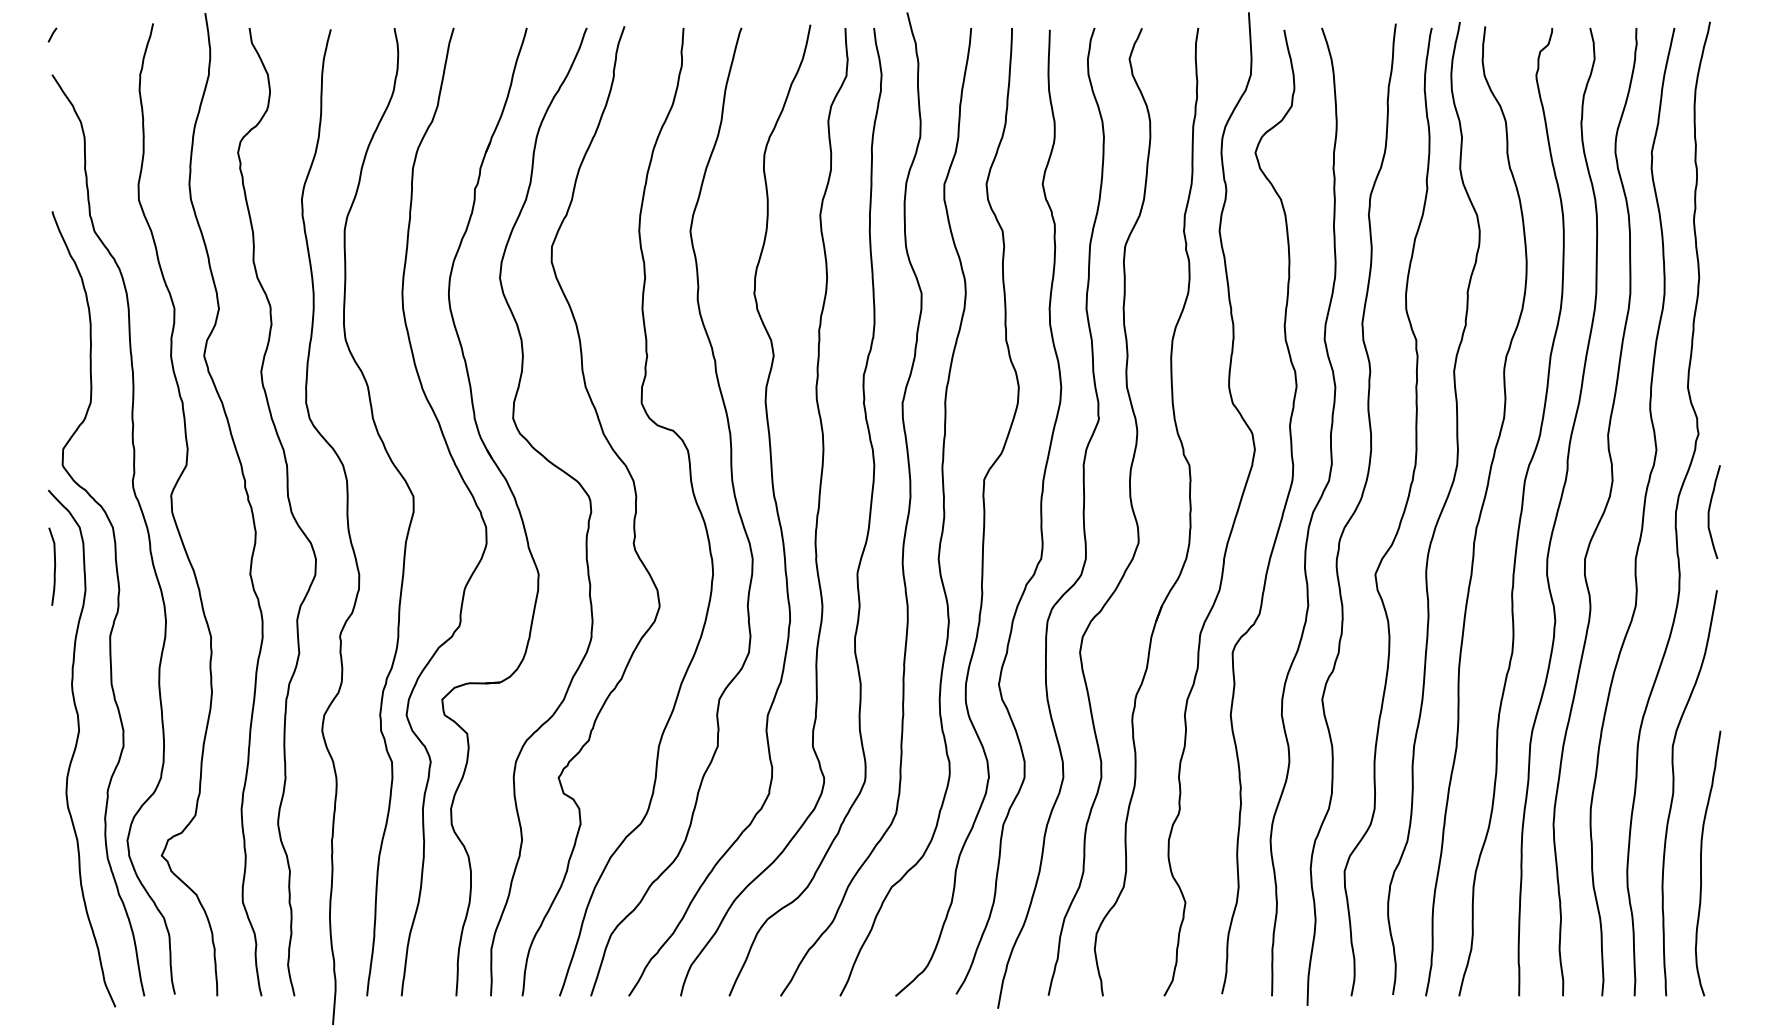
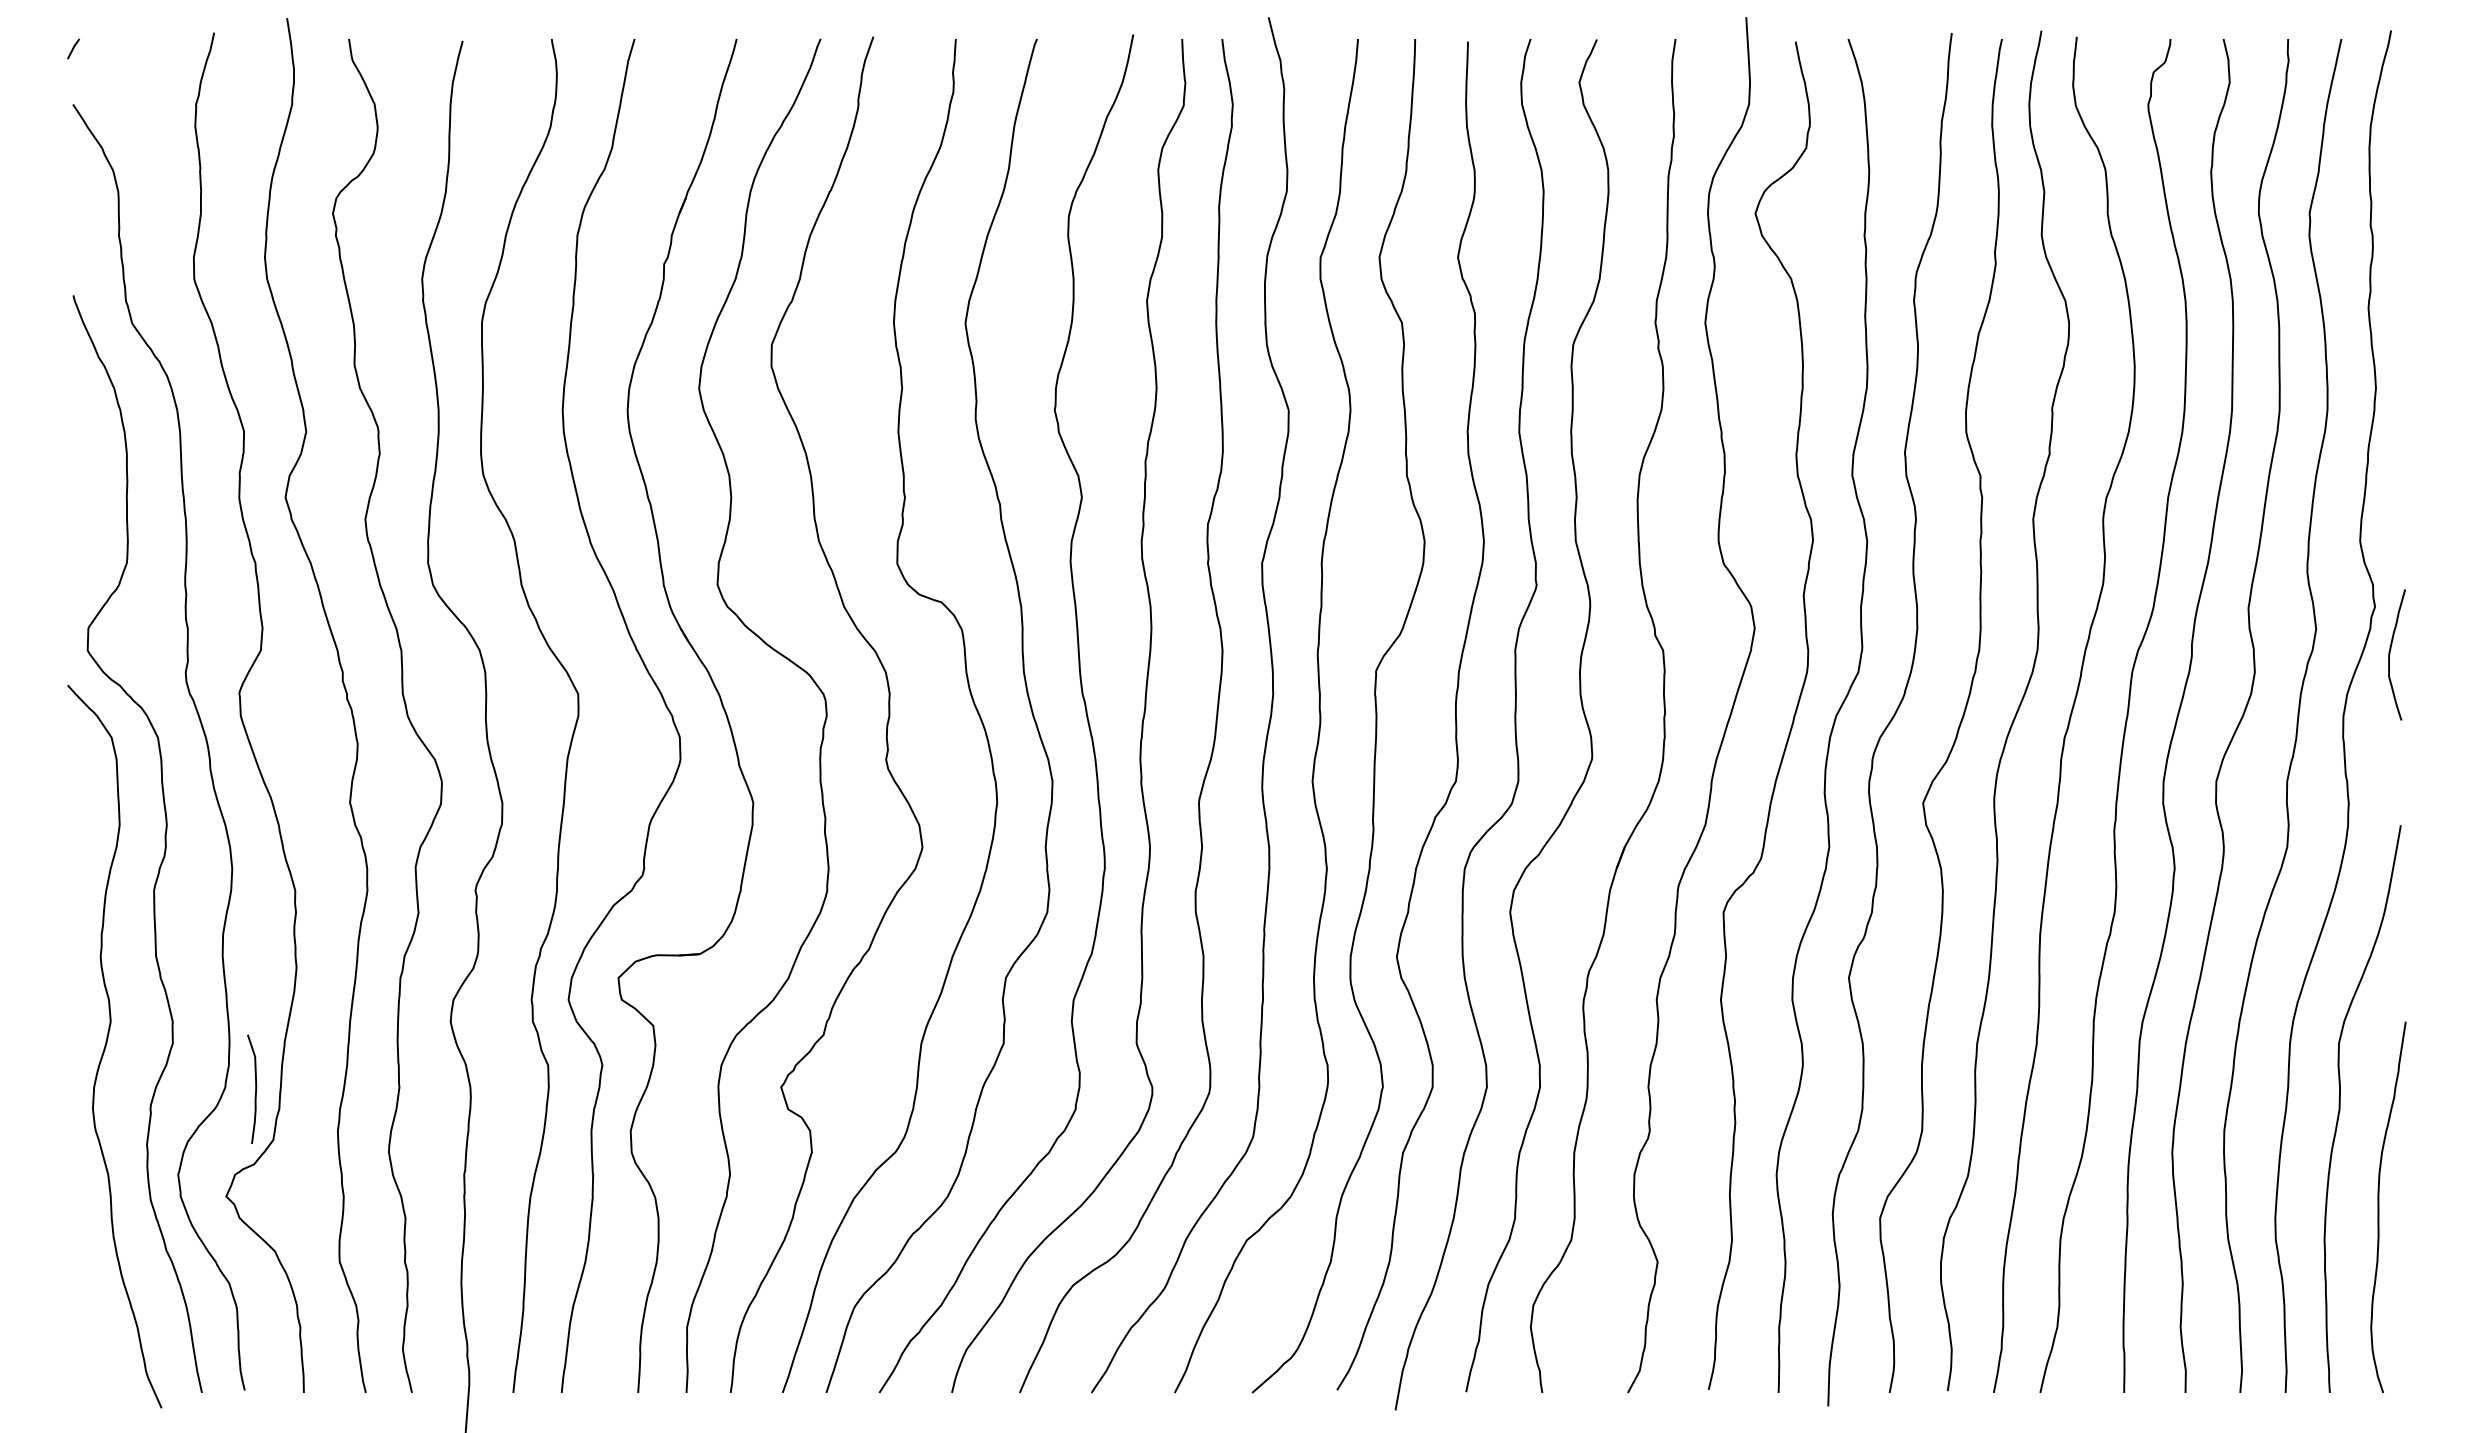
curve: (1709, 511) -> (2390, 654), moved
curve: (54, 566) -> (255, 1088), moved

